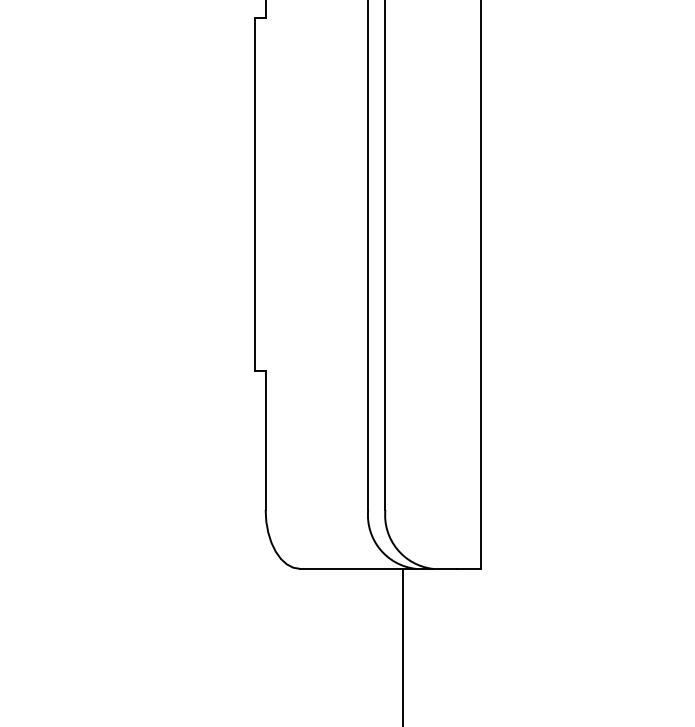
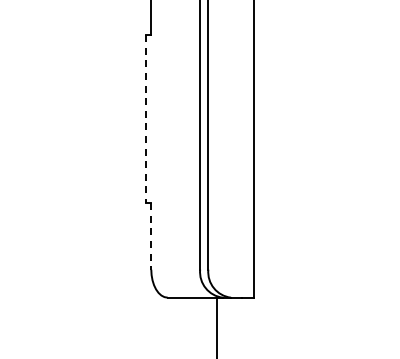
line: (253, 195) -> (145, 119), solid -> dashed
line: (266, 440) -> (151, 236), solid -> dashed

